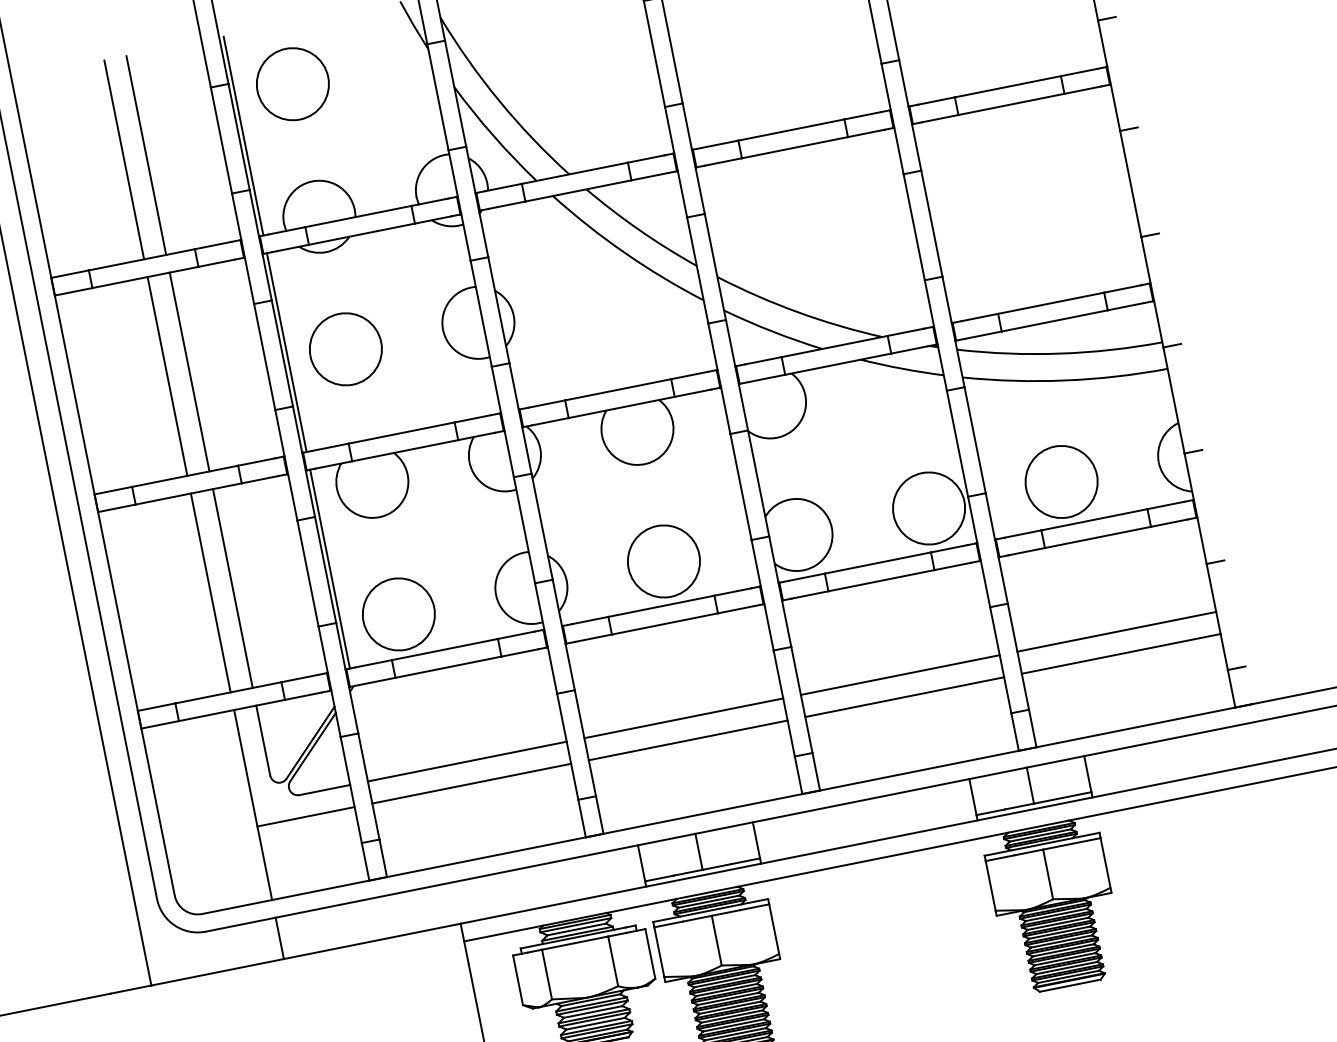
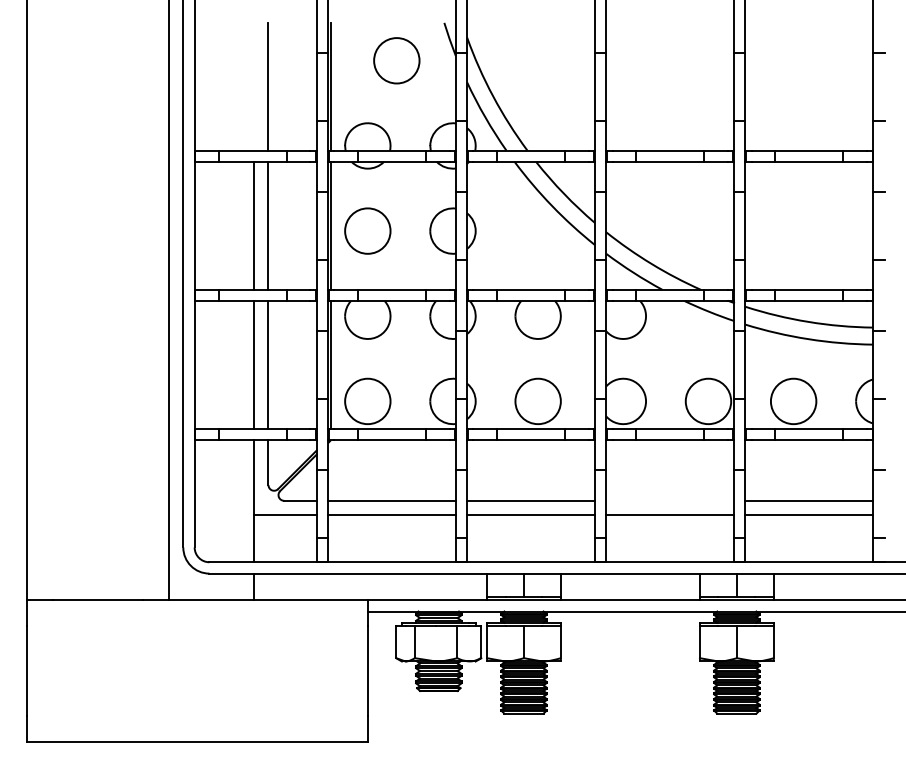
circle: (292, 83) -> (396, 60), moved
line: (124, 159) -> (254, 86), removed
line: (900, 674) -> (670, 500), removed

